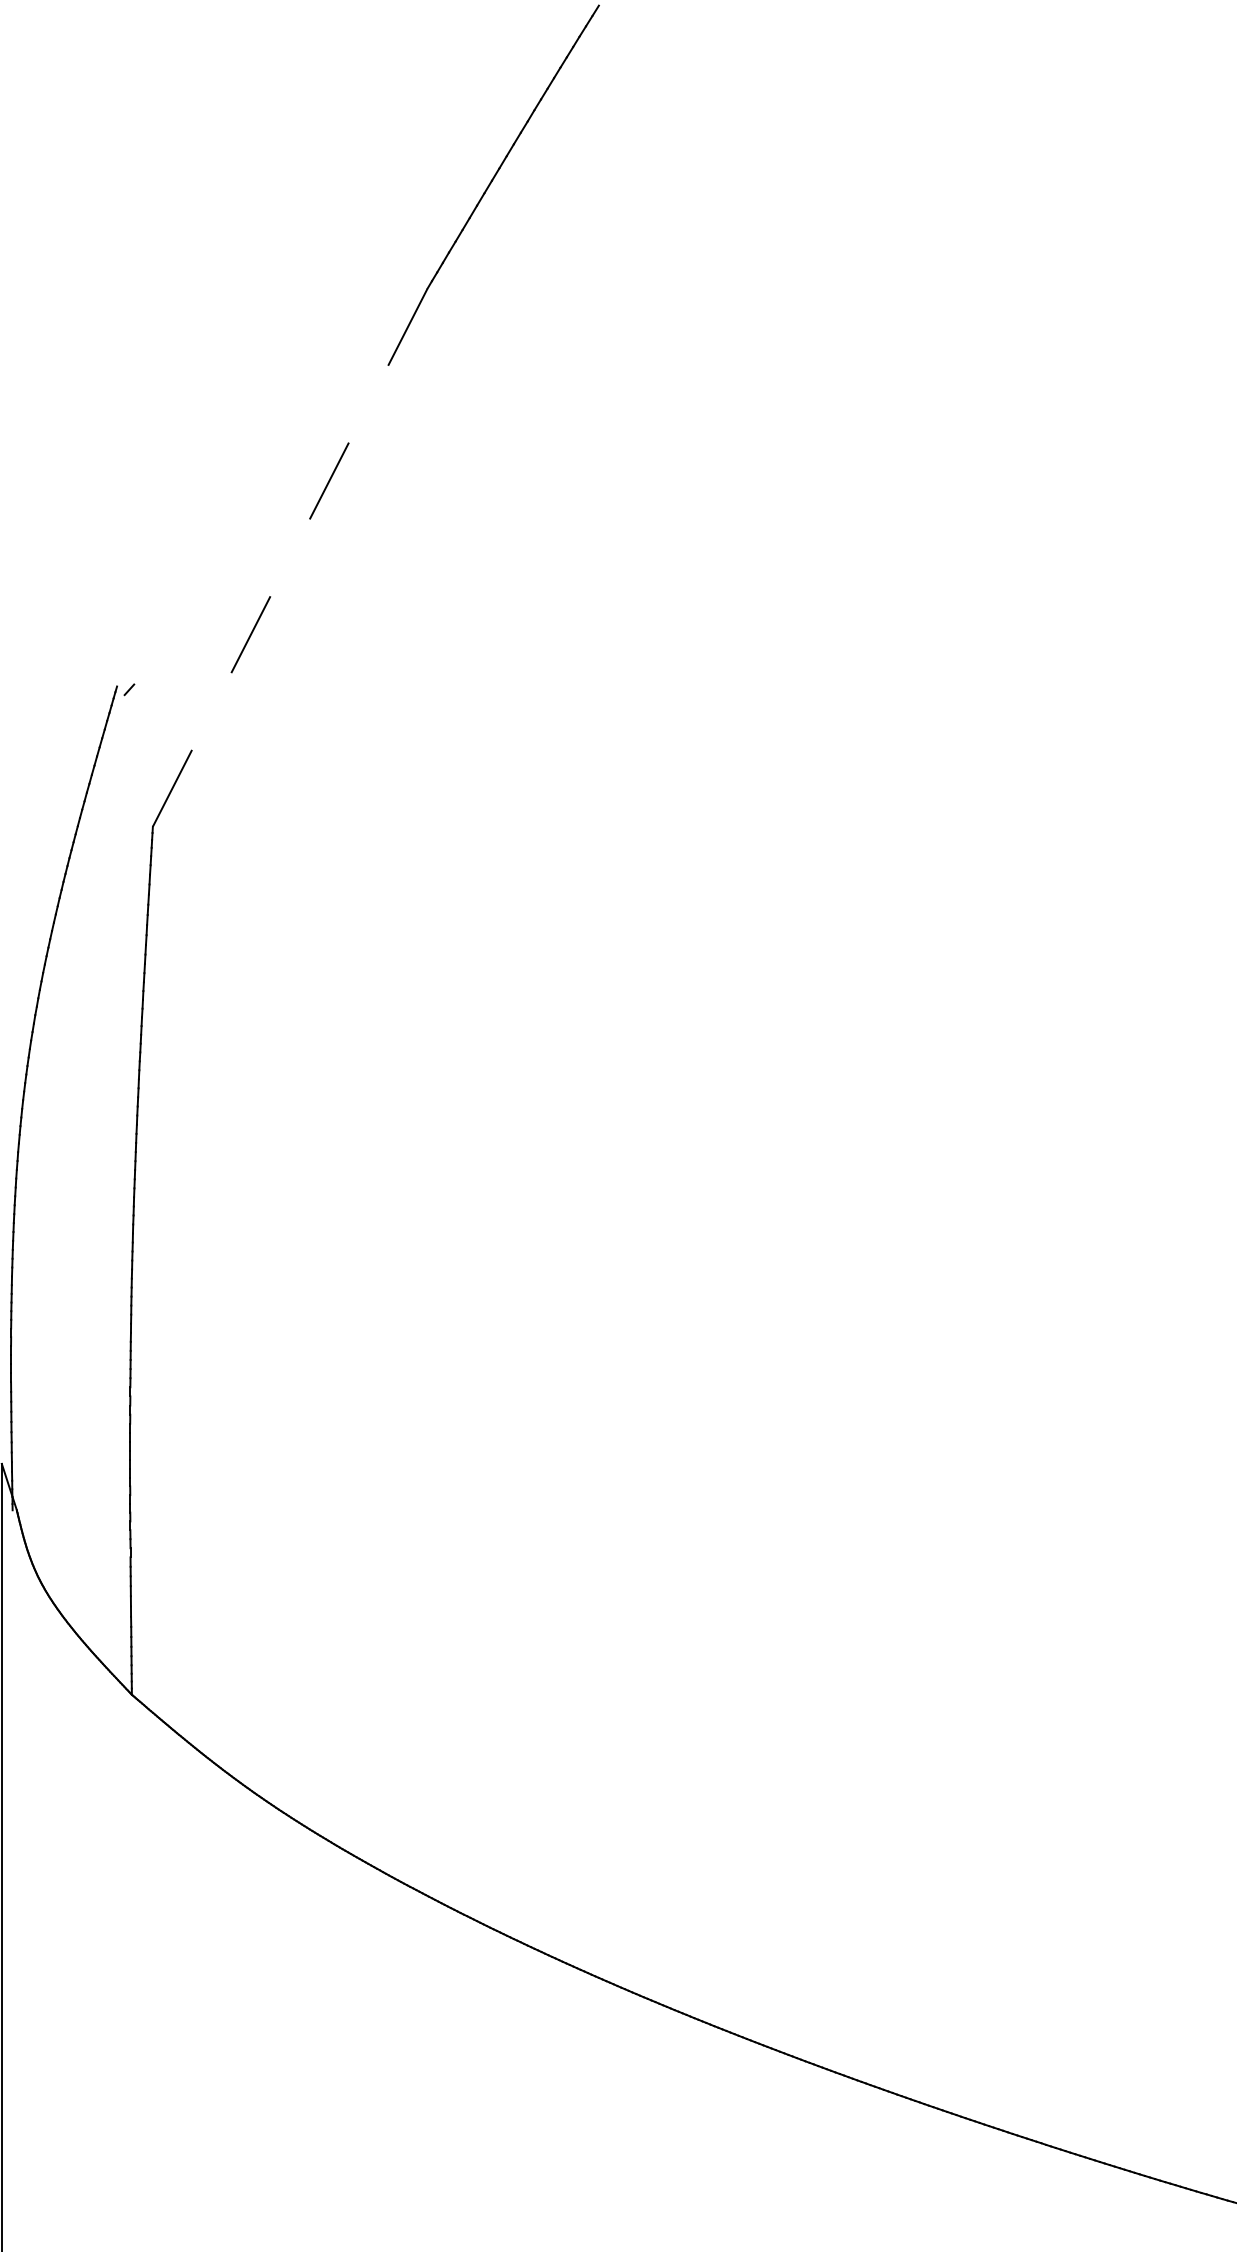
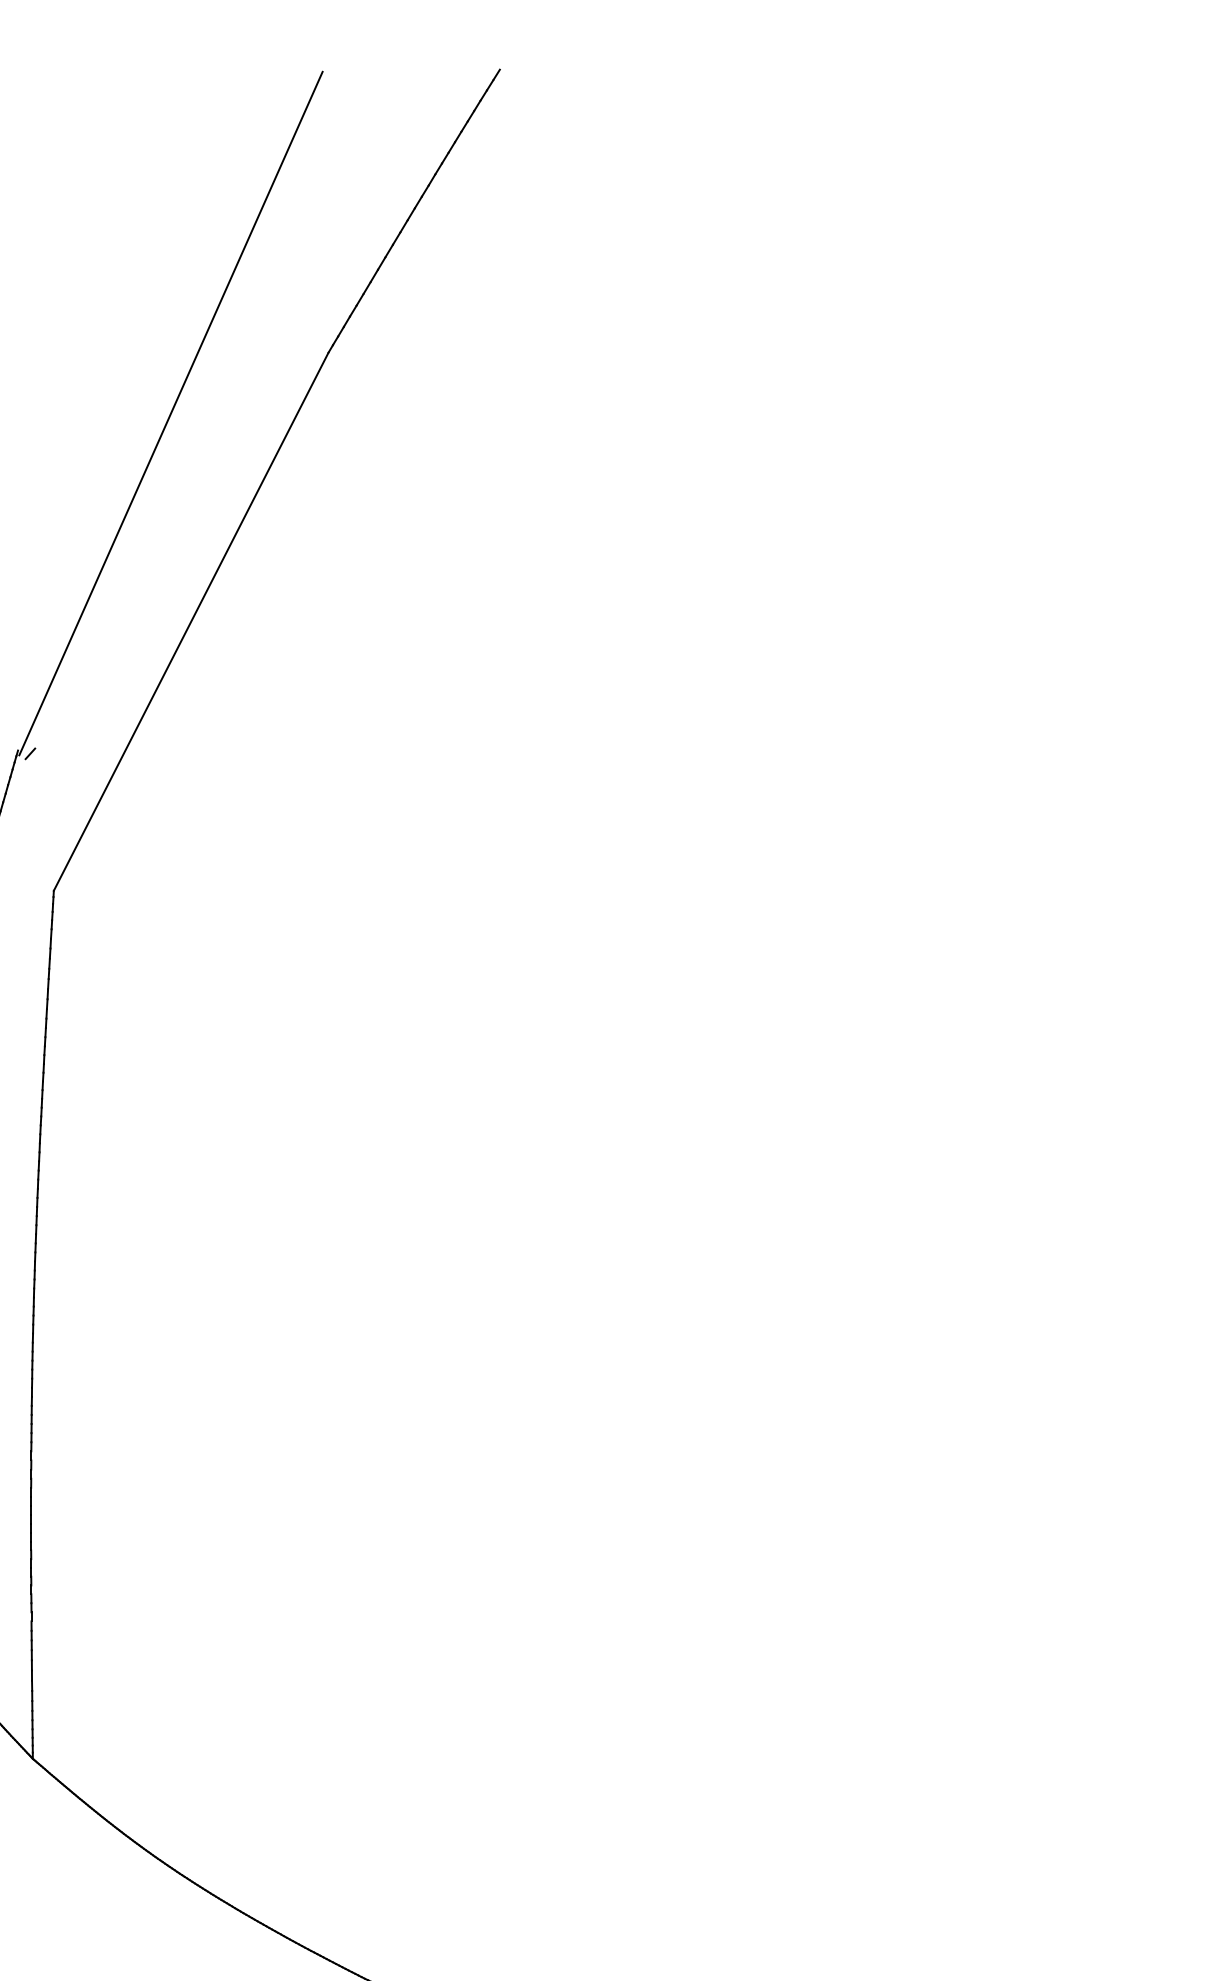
line: (269, 349) -> (170, 413), added
line: (290, 557) -> (191, 621), dashed -> solid

